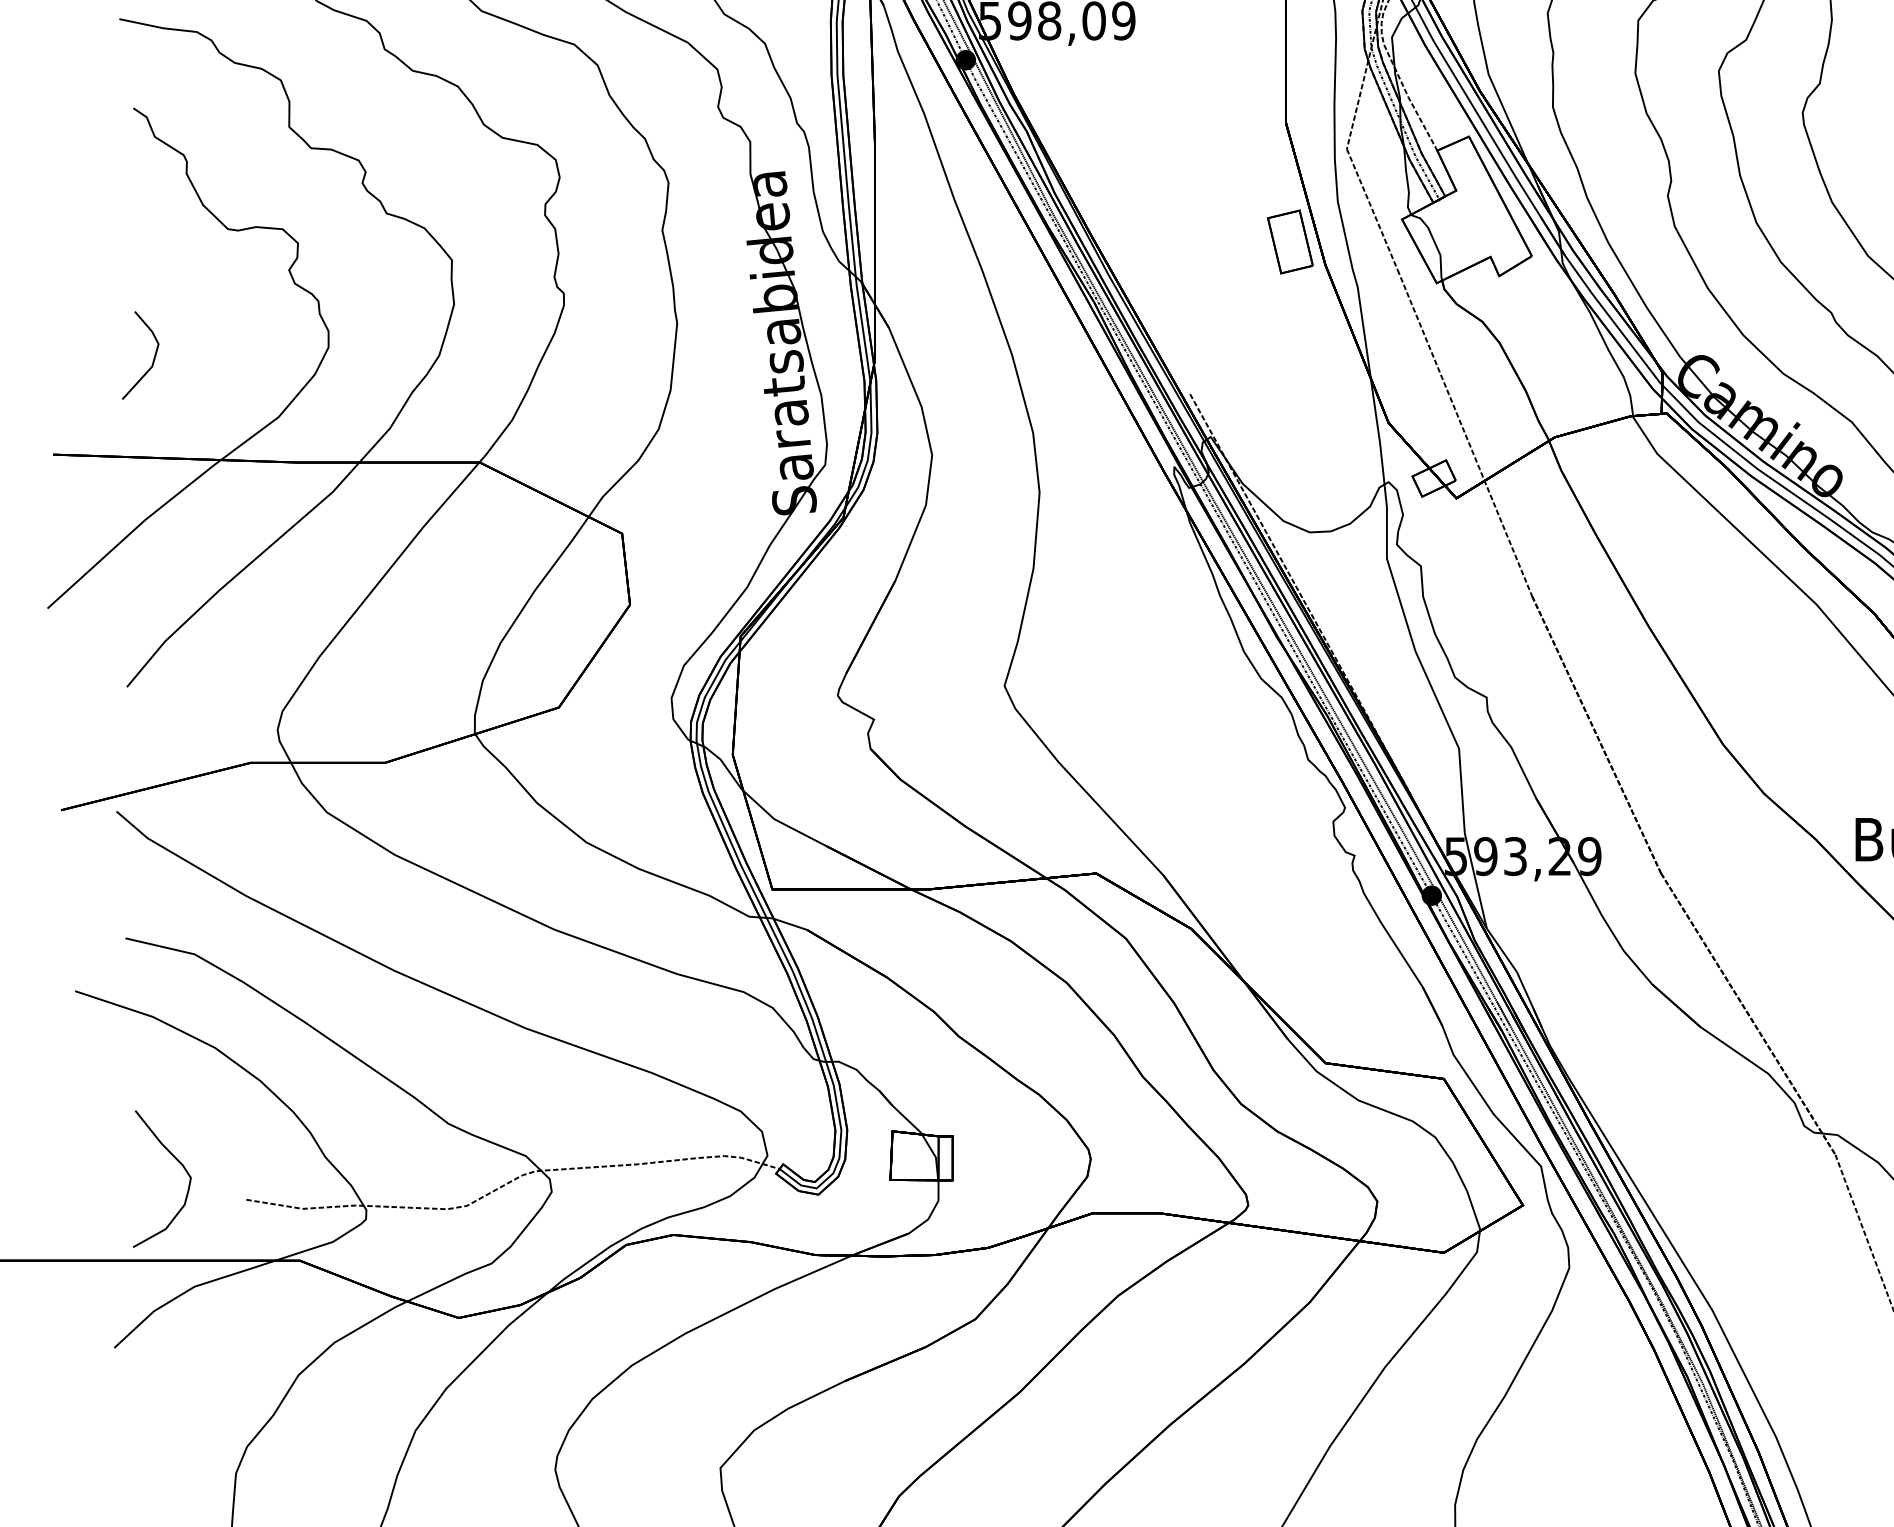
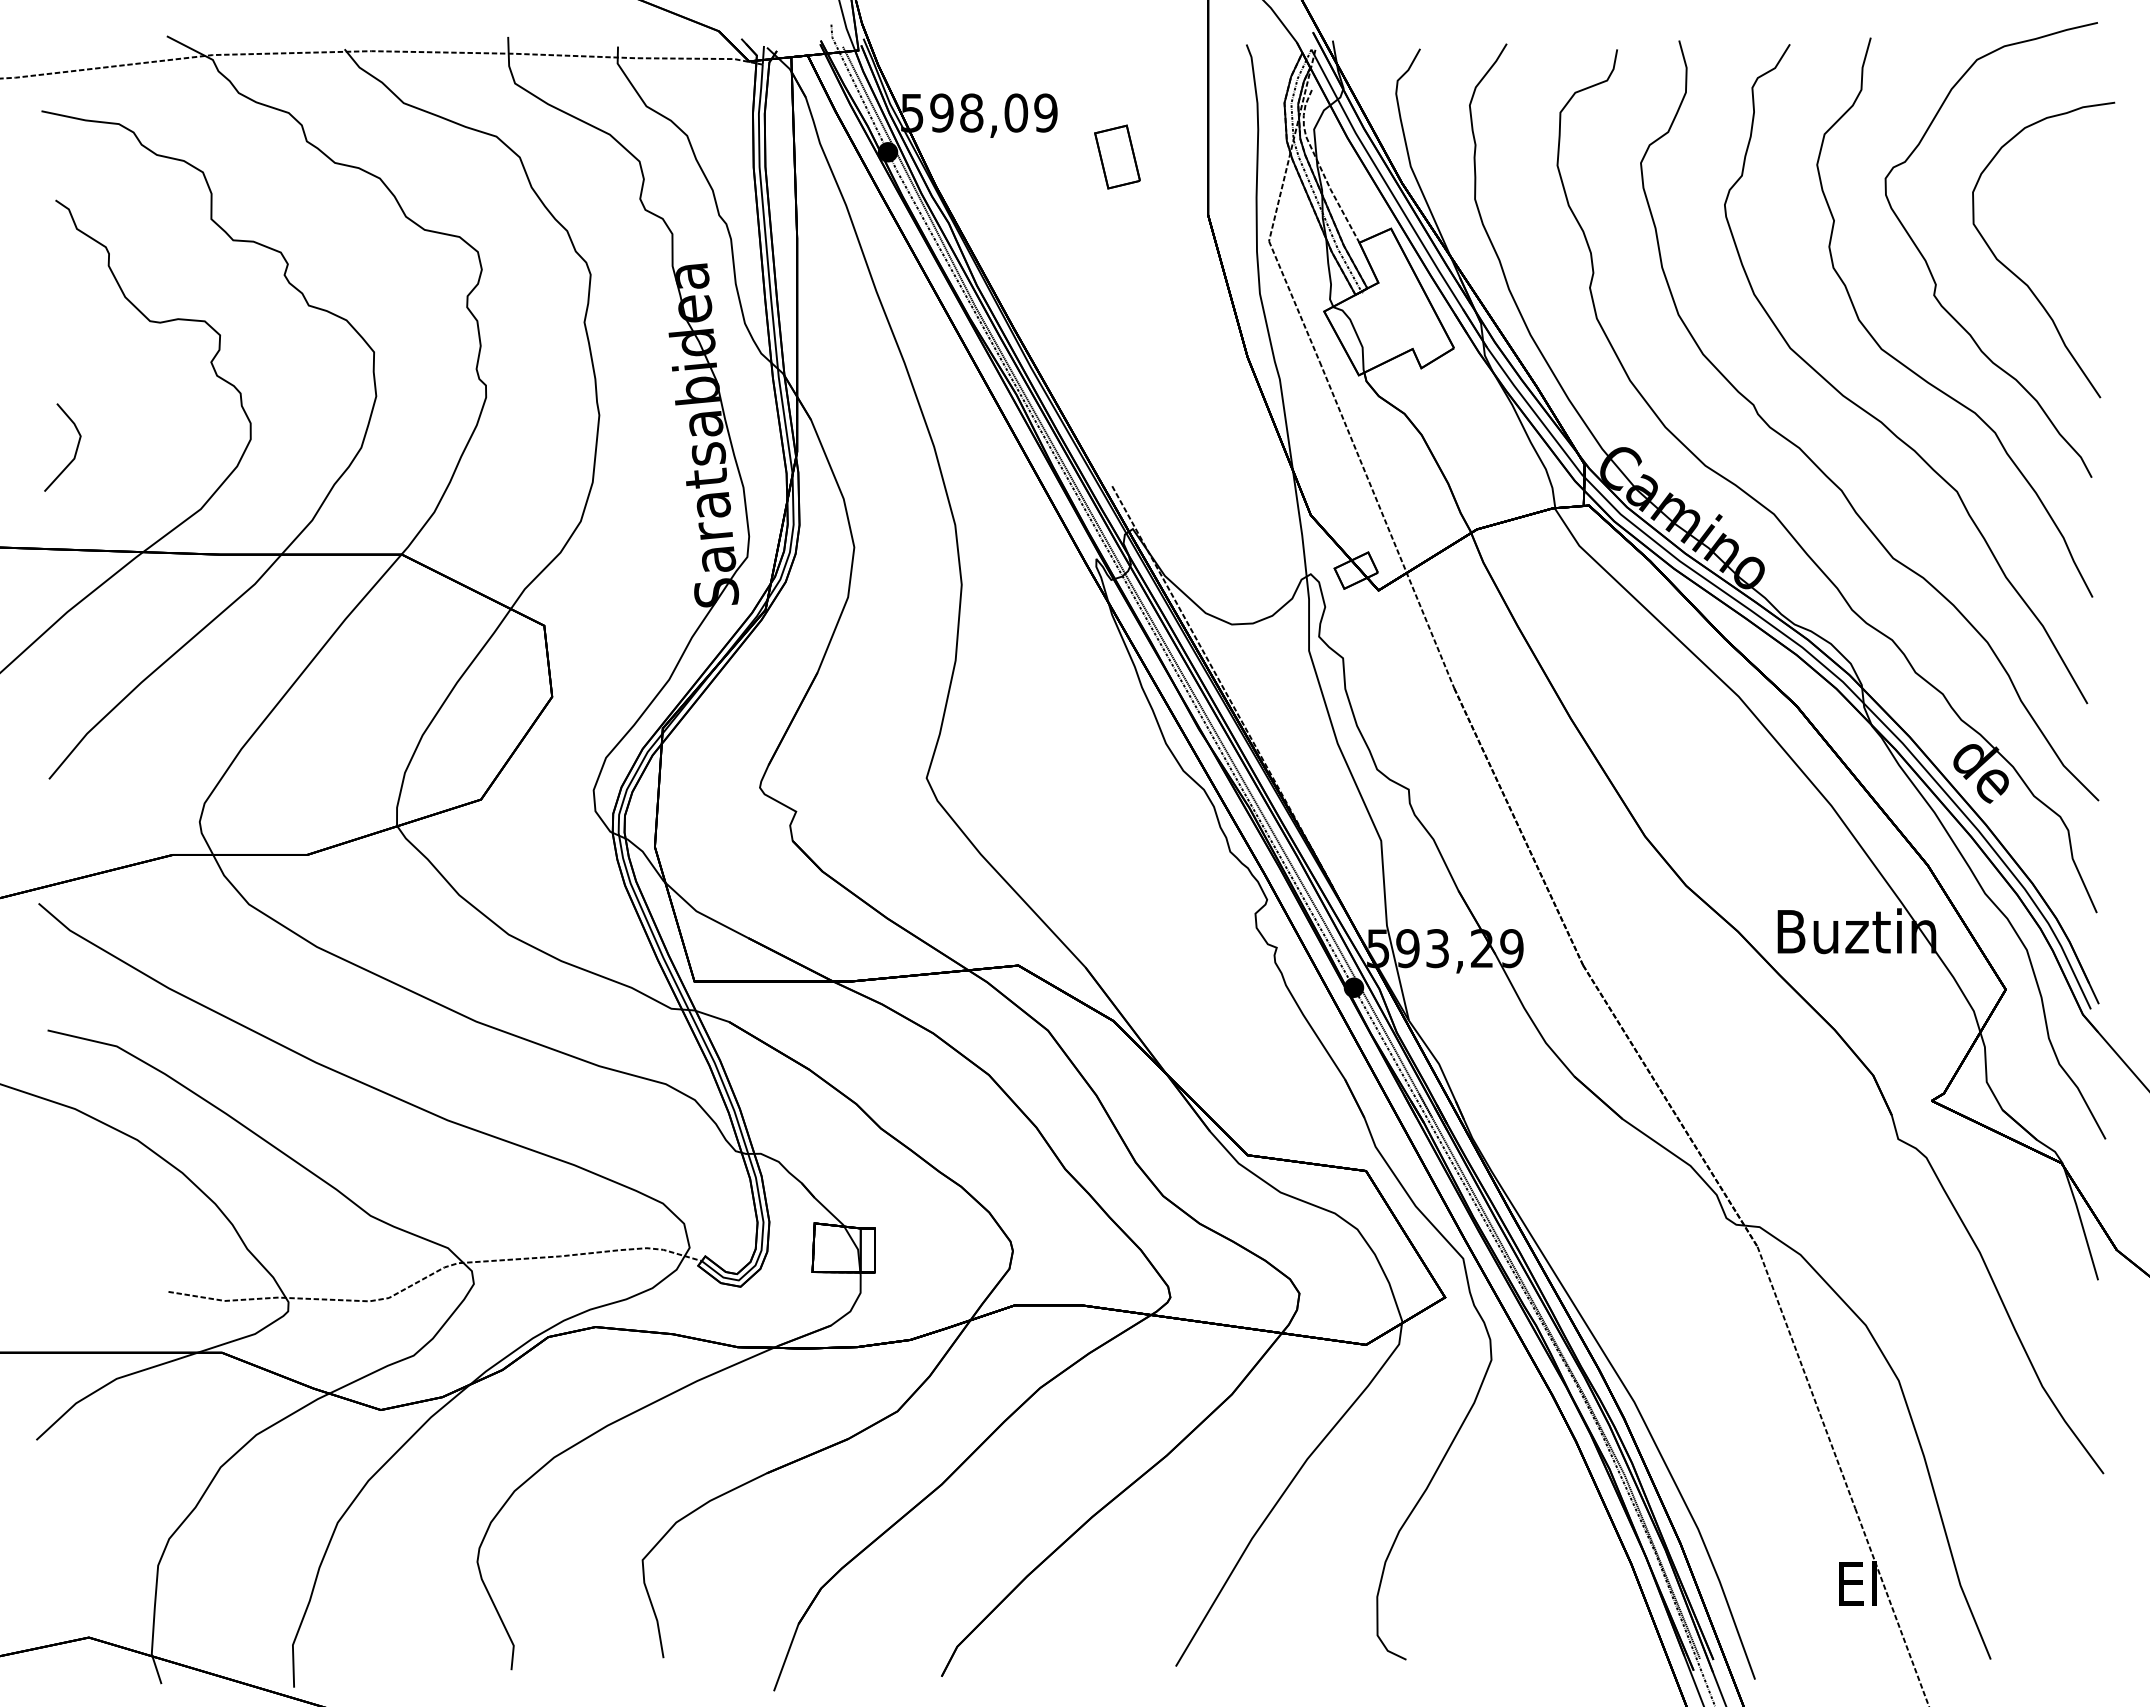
part: (1290, 241) -> (1117, 156), moved
part: (178, 1162) -> (100, 1254), removed

